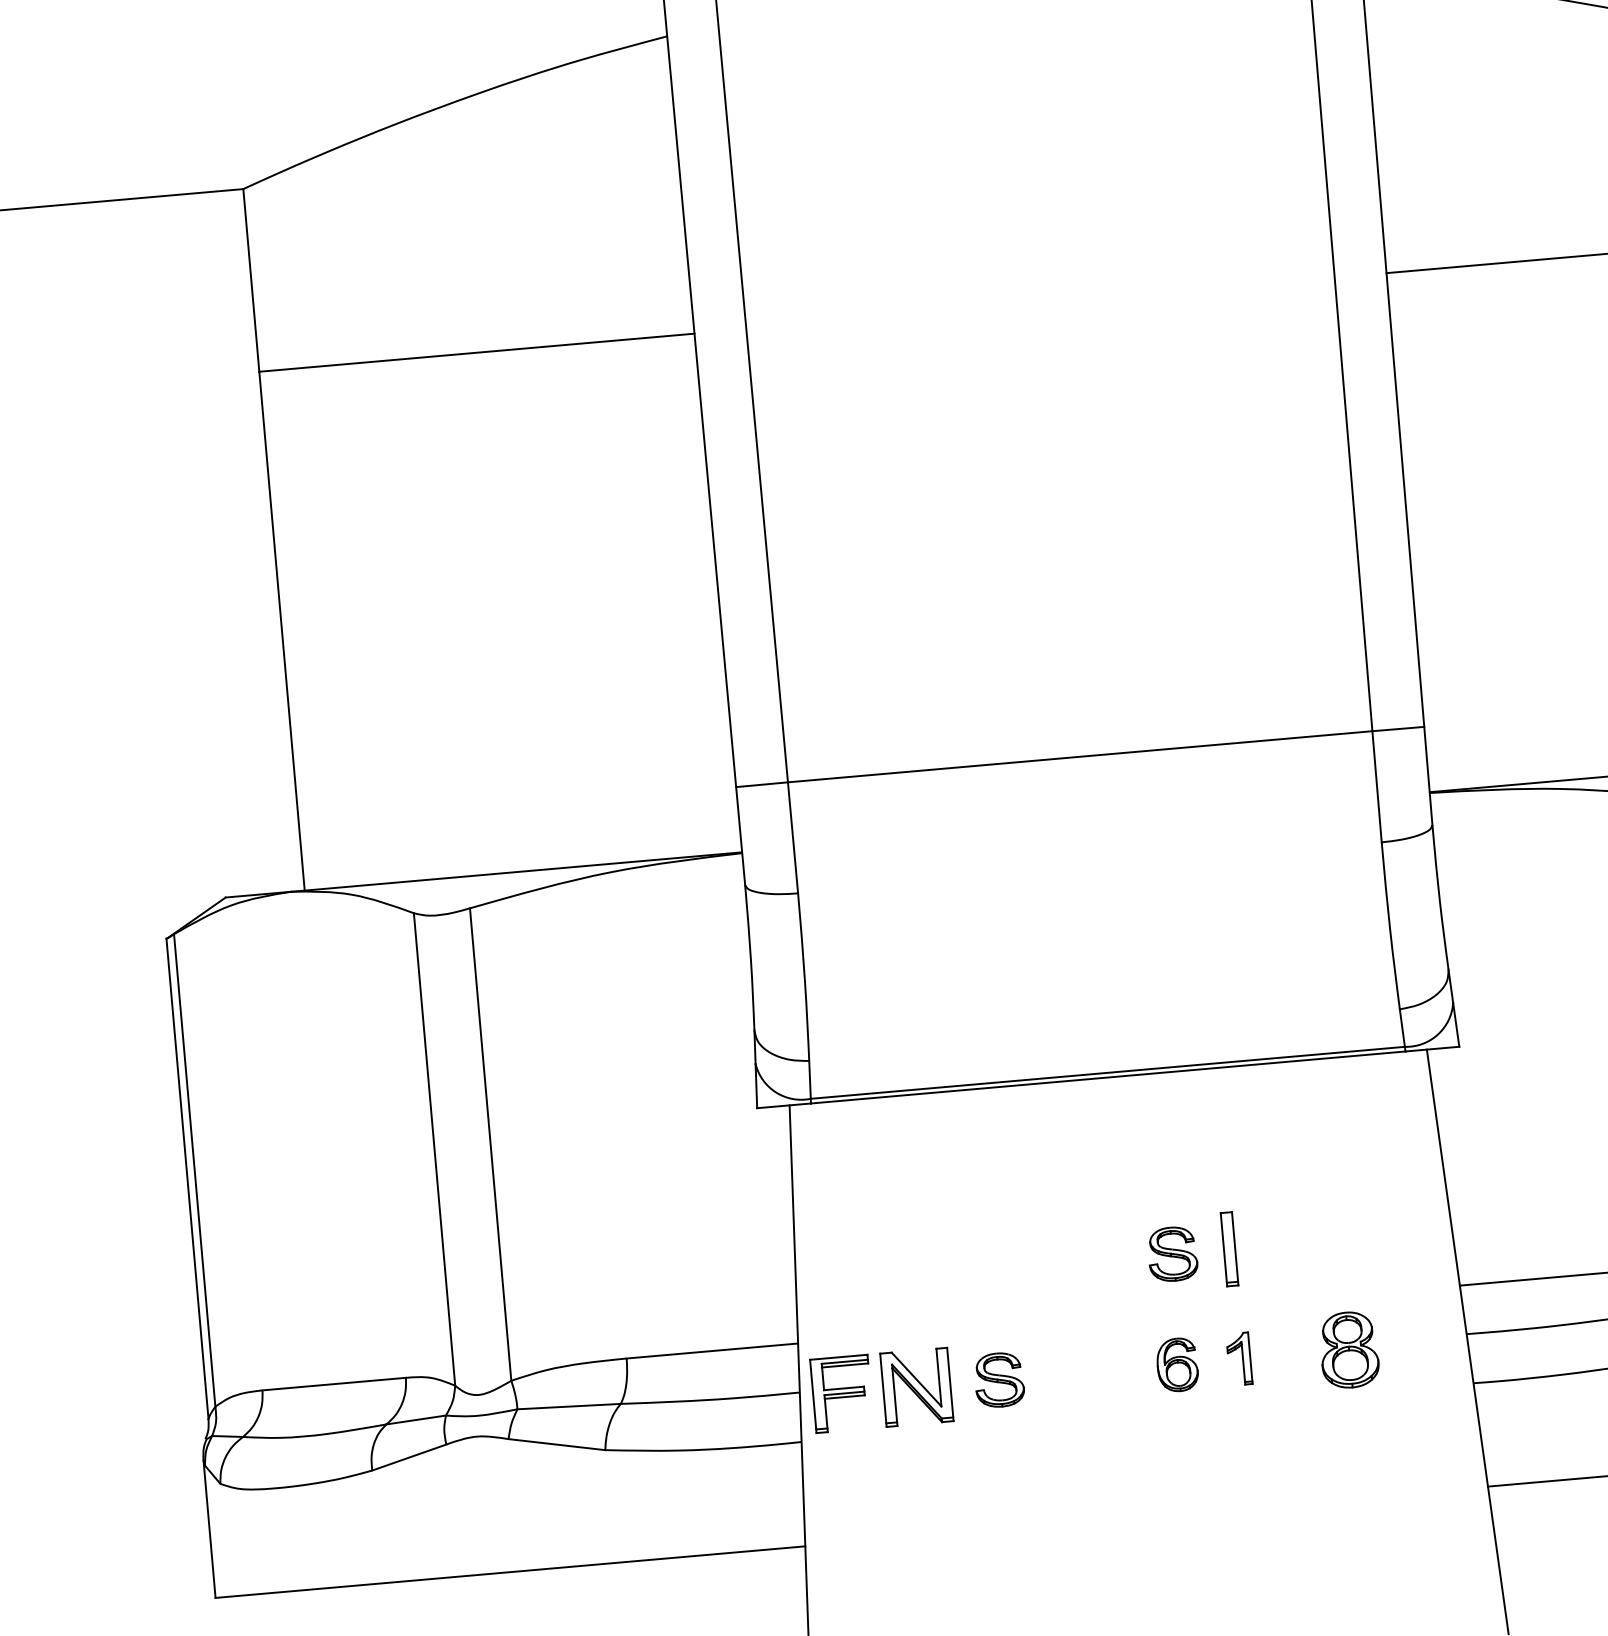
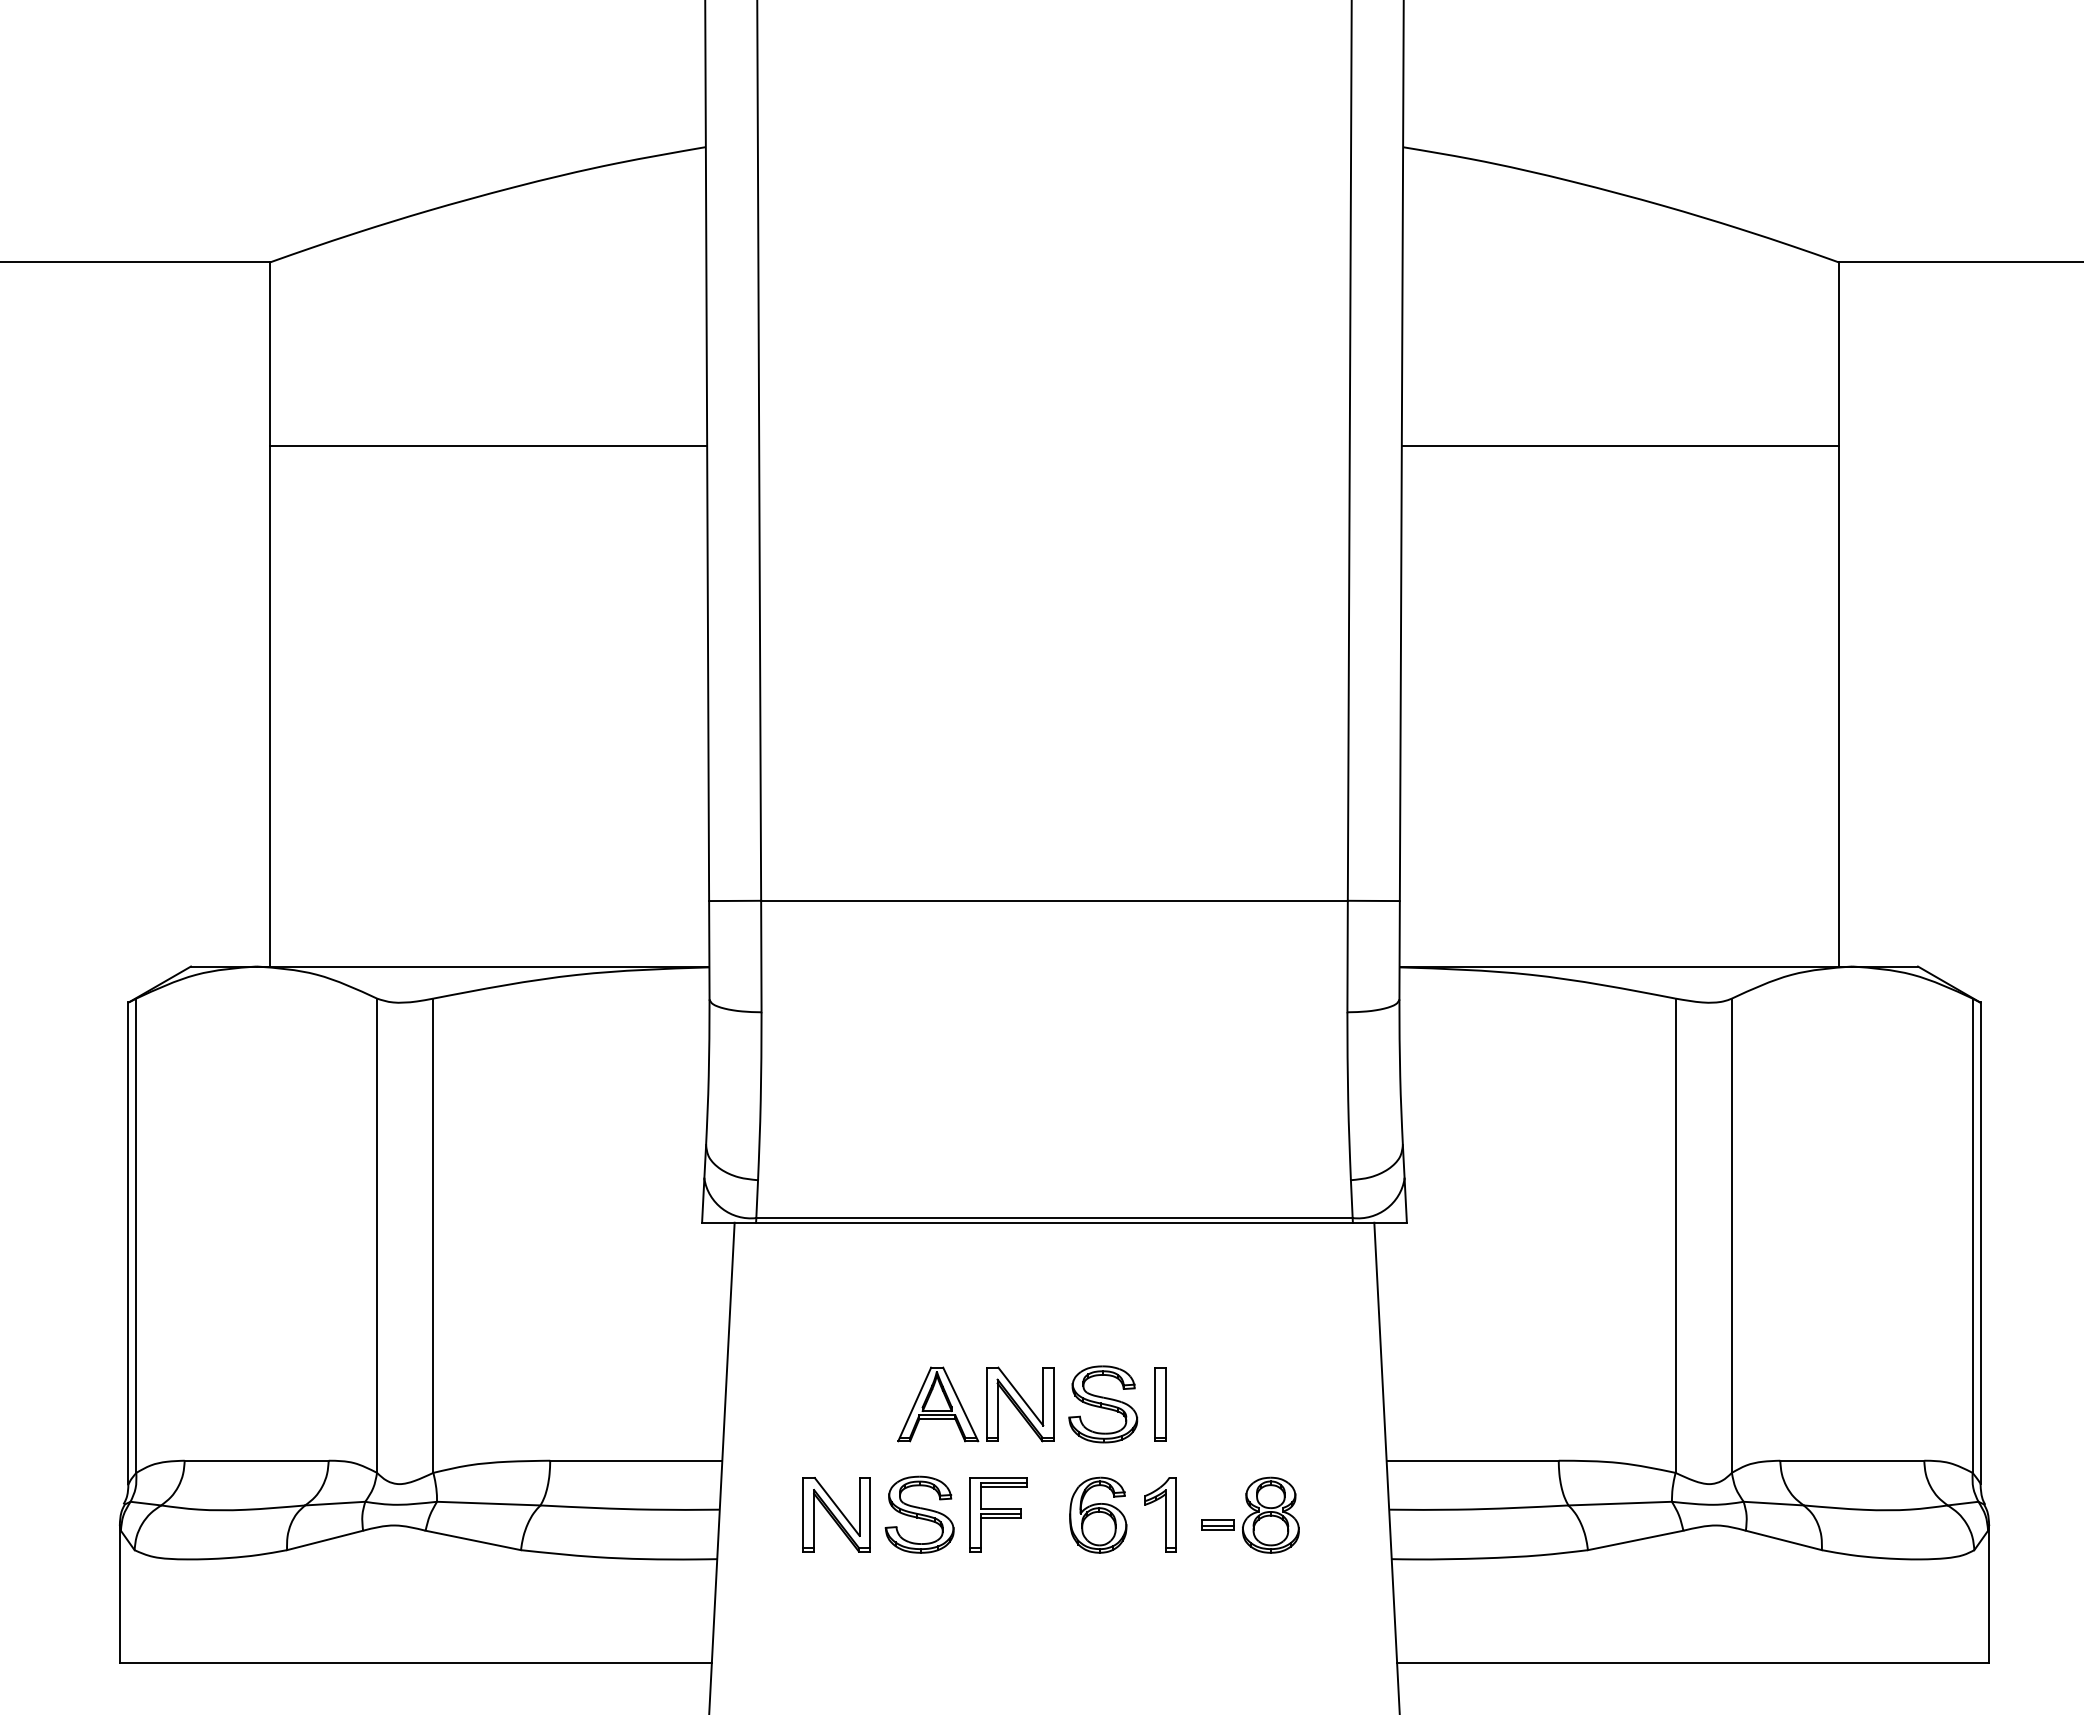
part: (1172, 1254) -> (1103, 1404), size x1.43
part: (1056, 1264) -> (986, 1404), added
part: (1239, 1358) -> (1160, 1514), size x1.43
part: (1296, 1363) -> (1217, 1524), added
part: (1177, 1364) -> (1098, 1514), size x1.43
part: (999, 1379) -> (919, 1514), size x1.43
part: (841, 1393) -> (998, 1514), moved

